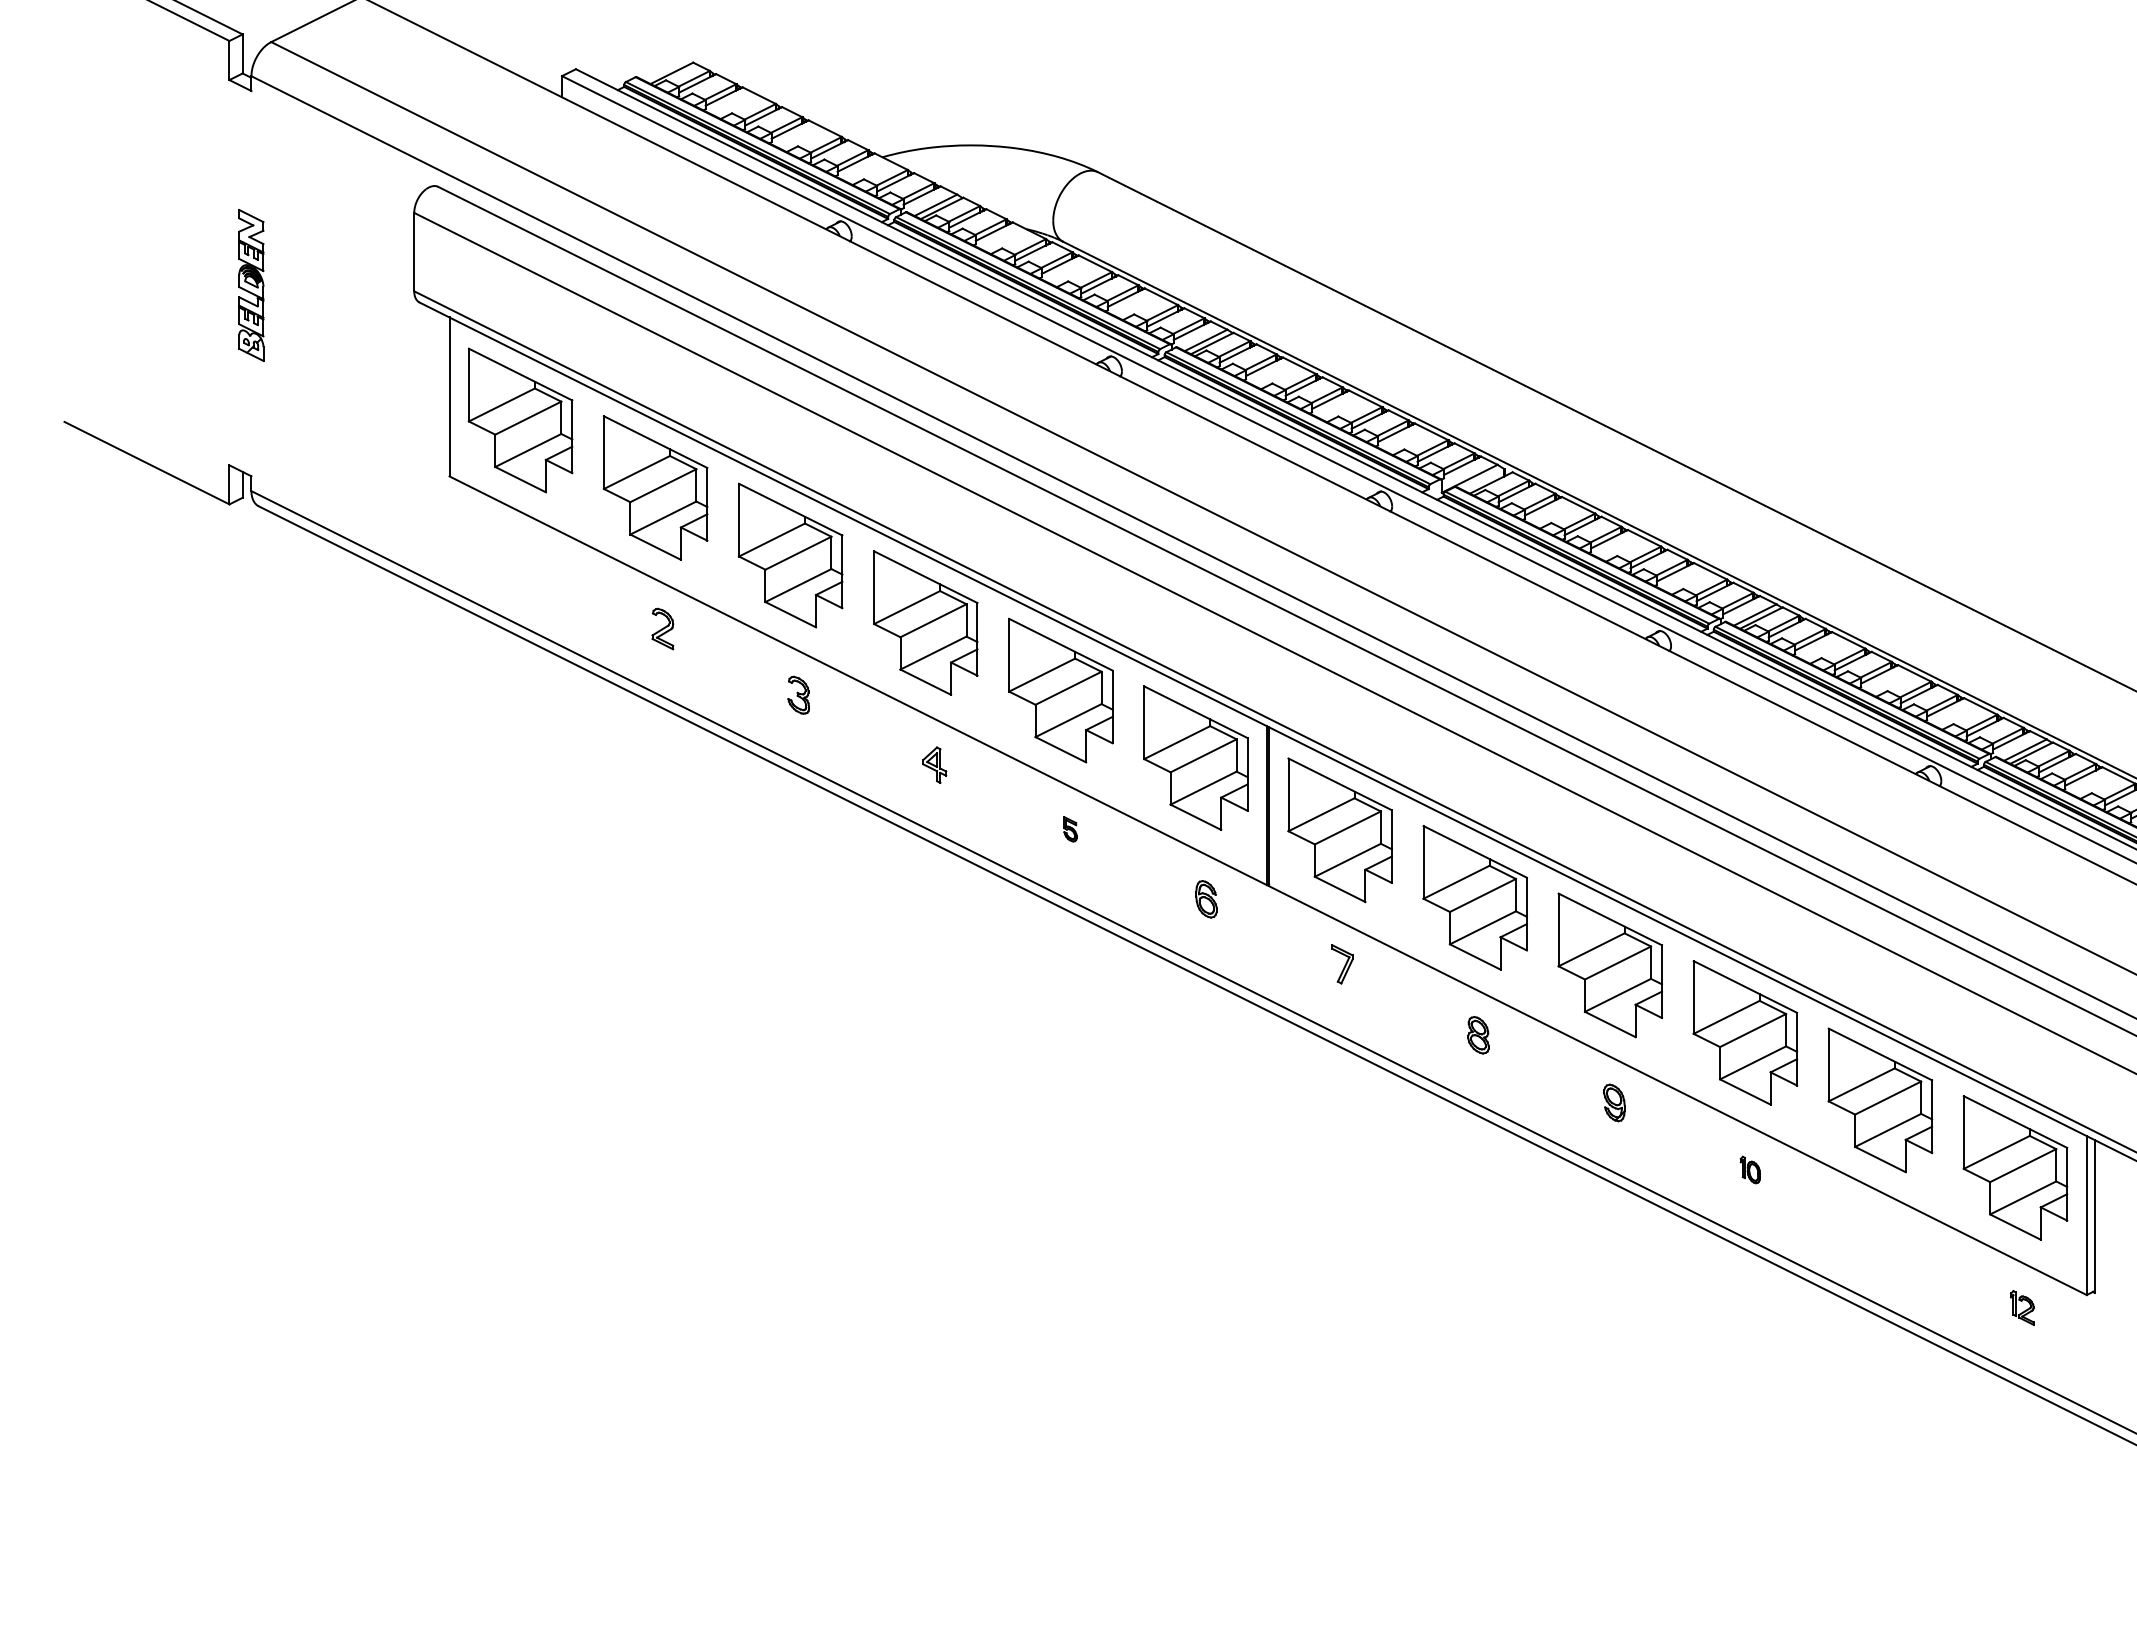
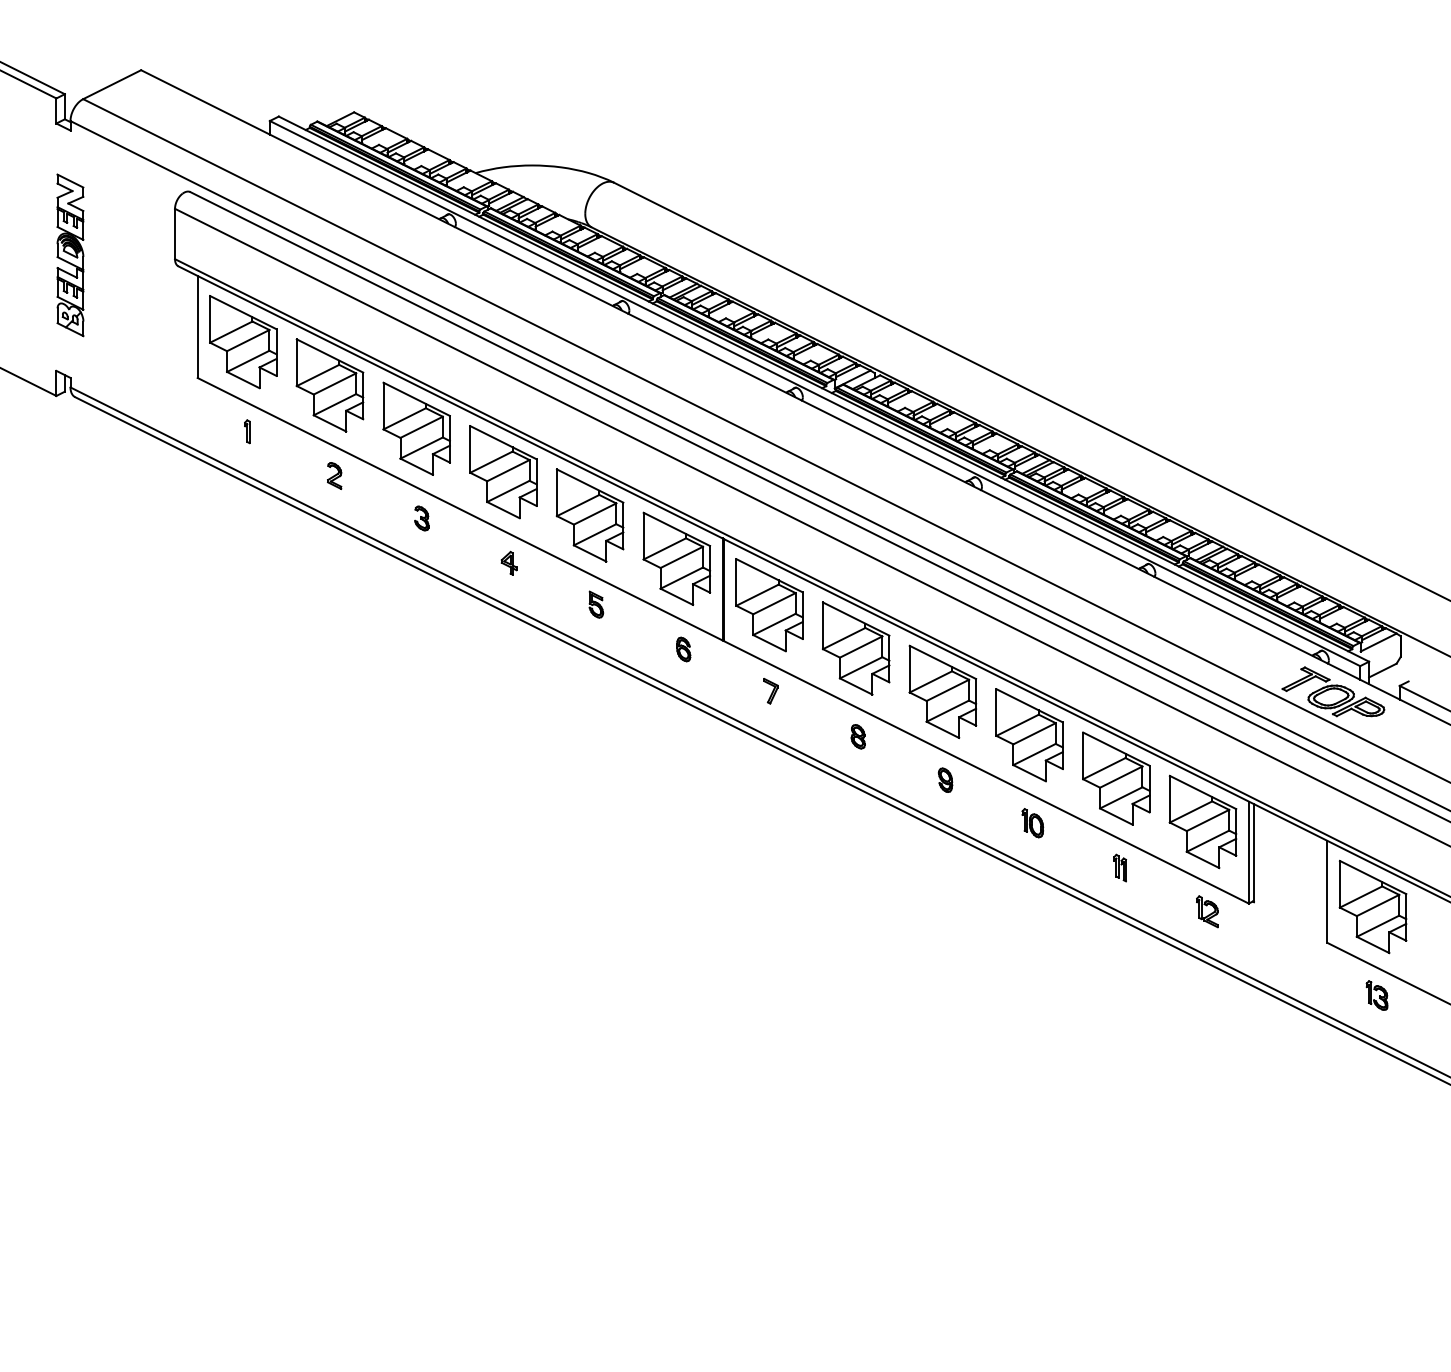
part: (251, 285) -> (70, 255), size x1.67
part: (527, 559) -> (247, 431), added
part: (1070, 829) -> (596, 604), size x1.67
part: (1749, 1170) -> (1032, 823), size x1.67
part: (1885, 1238) -> (1119, 867), added
part: (2022, 1307) -> (1207, 911), size x1.43

